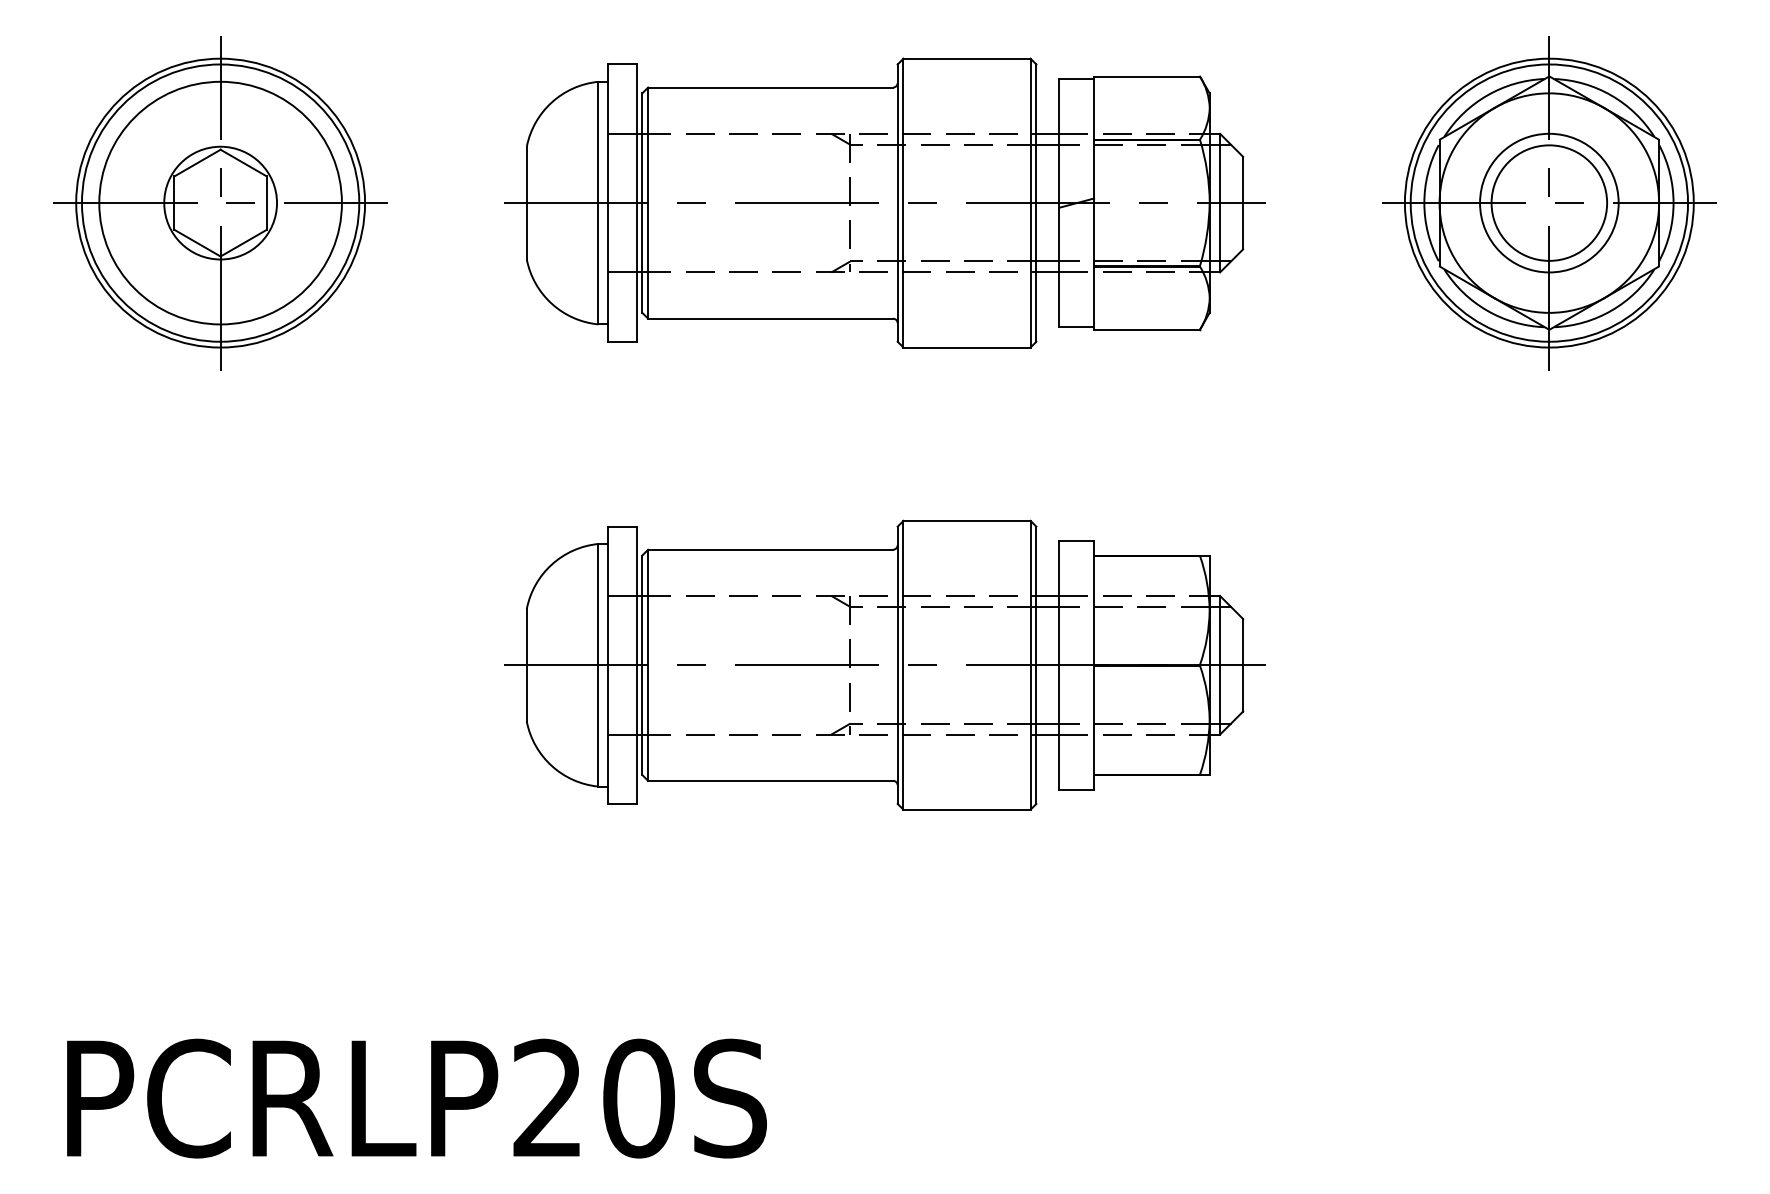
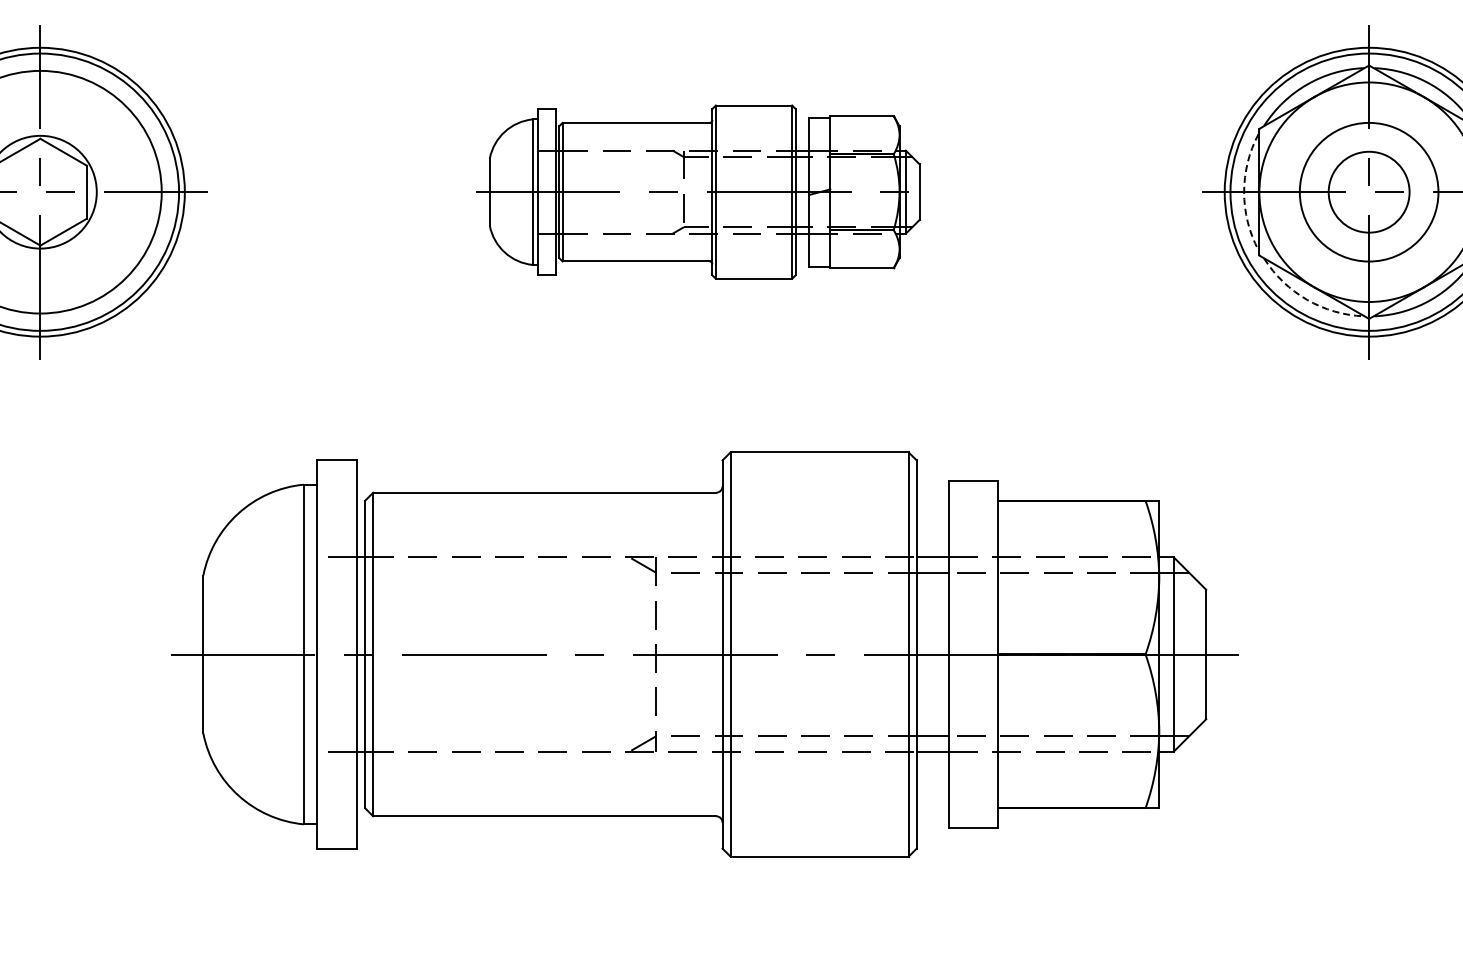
part: (884, 202) -> (704, 191), size x0.6
circle: (1549, 202) -> (1369, 191), size x0.7
arc: (1424, 203) -> (1244, 192), solid -> dashed
arc: (1487, 310) -> (1307, 299), solid -> dashed
part: (884, 664) -> (704, 653), size x1.4

